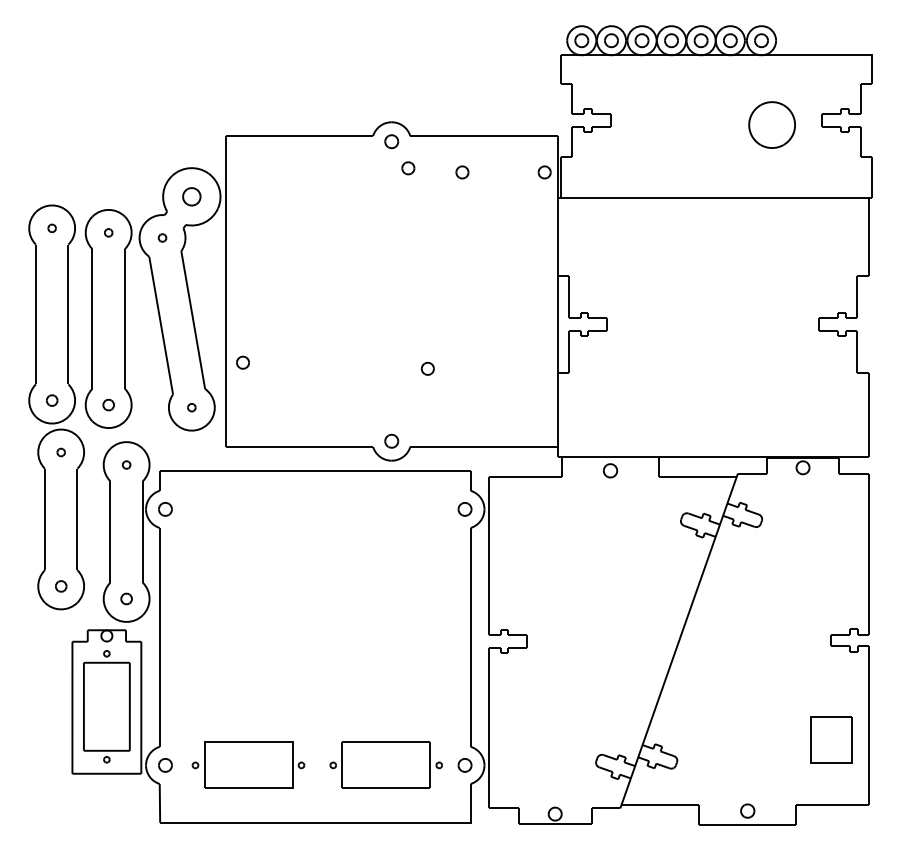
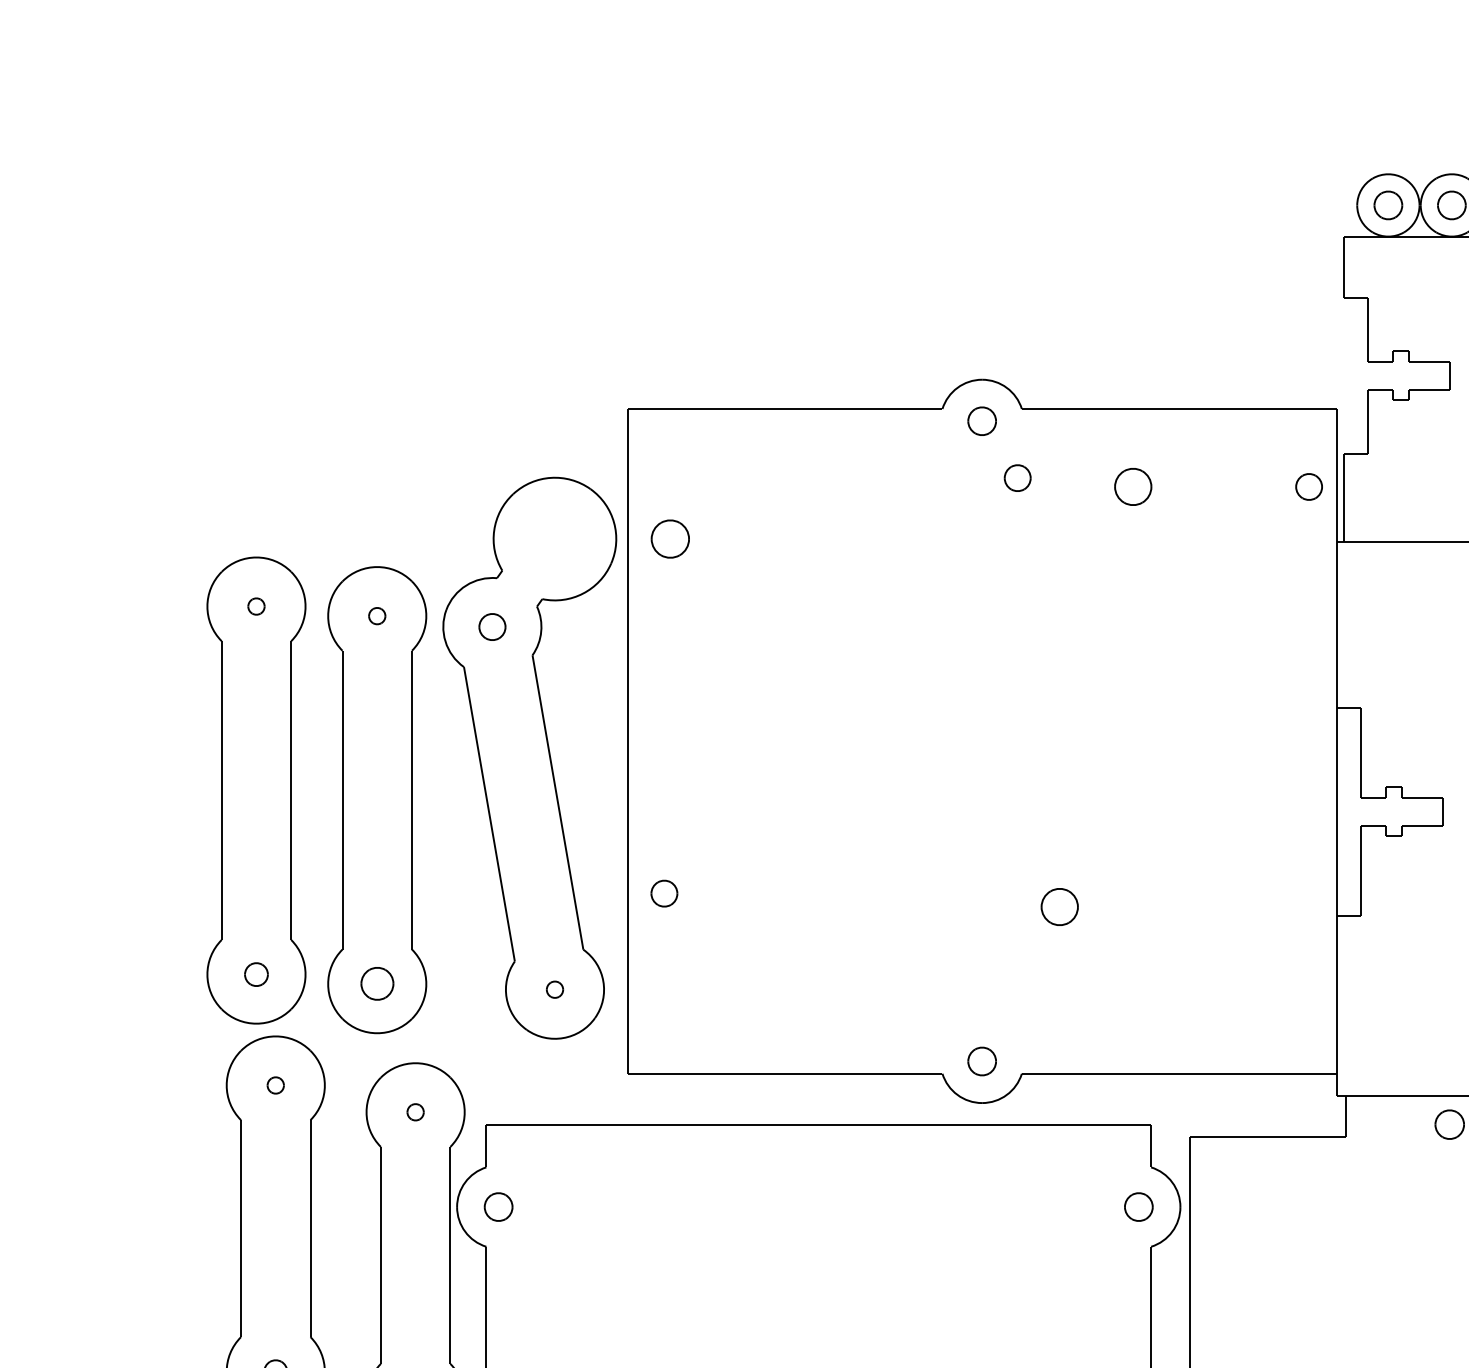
part: (462, 172) -> (1133, 487), size x1.4
part: (191, 196) -> (669, 538), moved
part: (162, 237) -> (492, 625), size x1.6
part: (427, 368) -> (1058, 905), size x1.4
part: (108, 405) -> (376, 985), size x1.4

